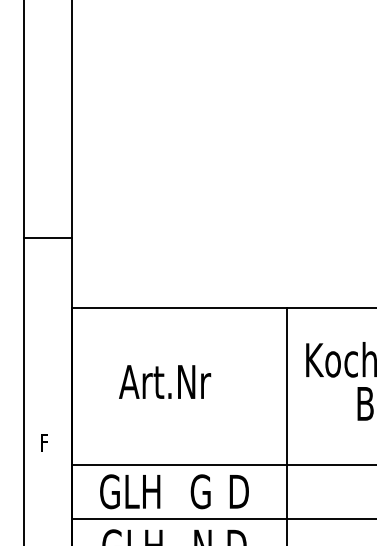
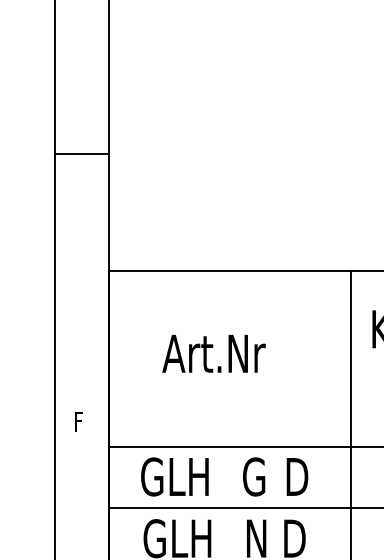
line: (47, 238) -> (82, 154), moved

